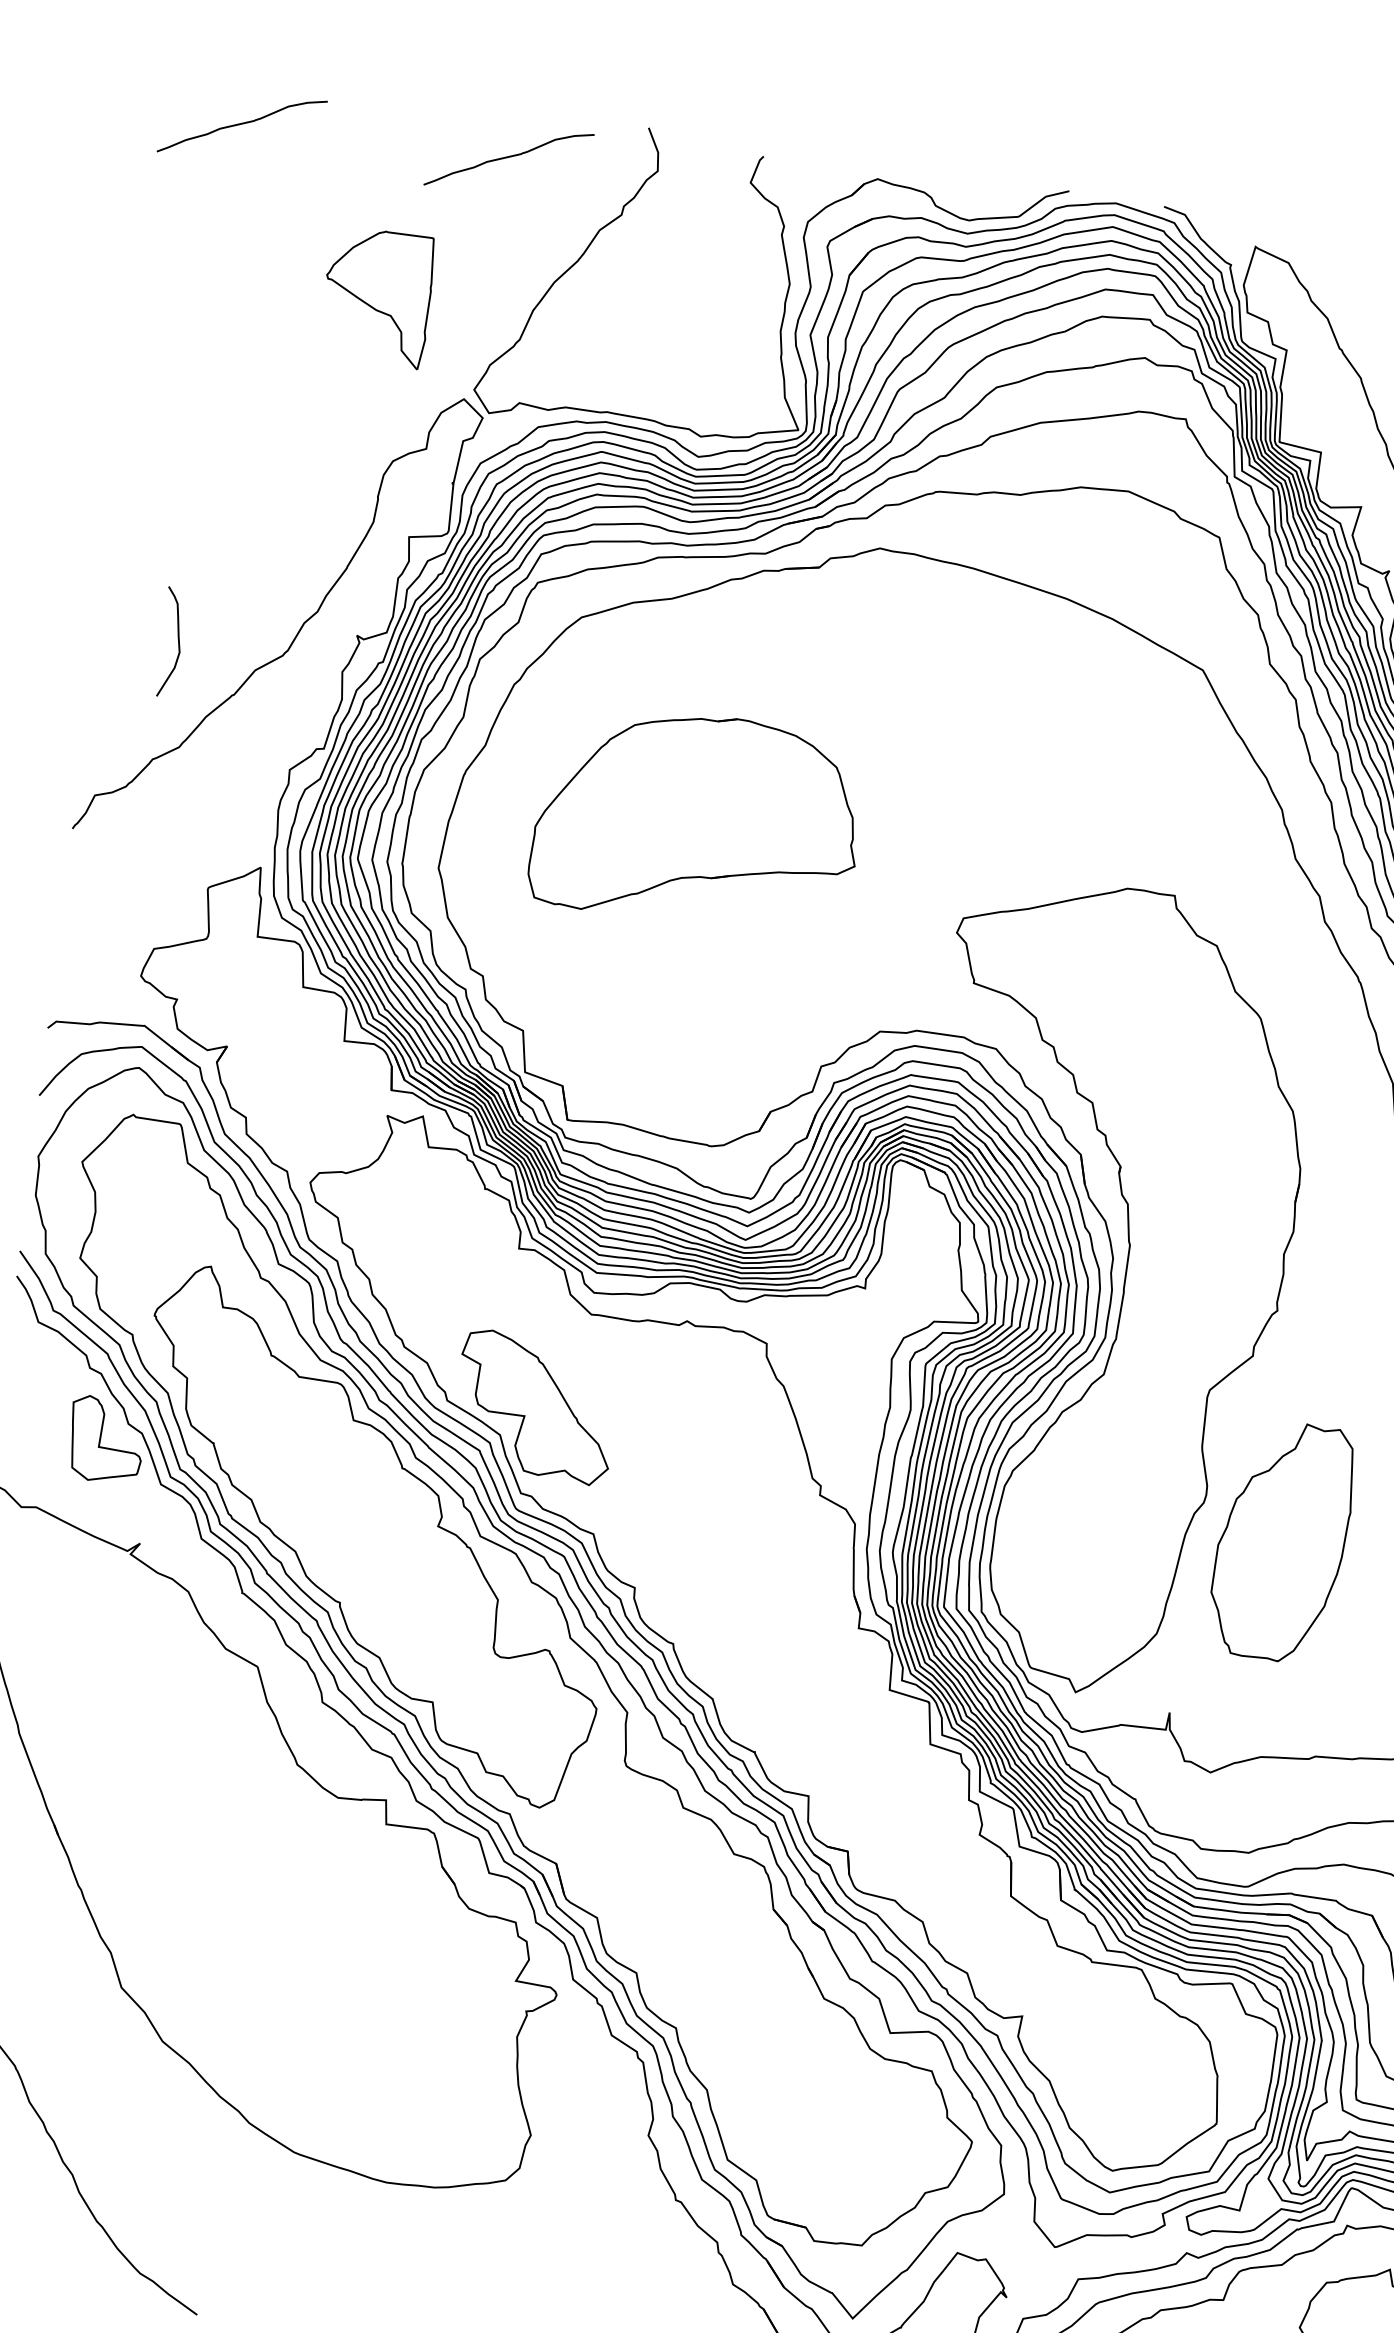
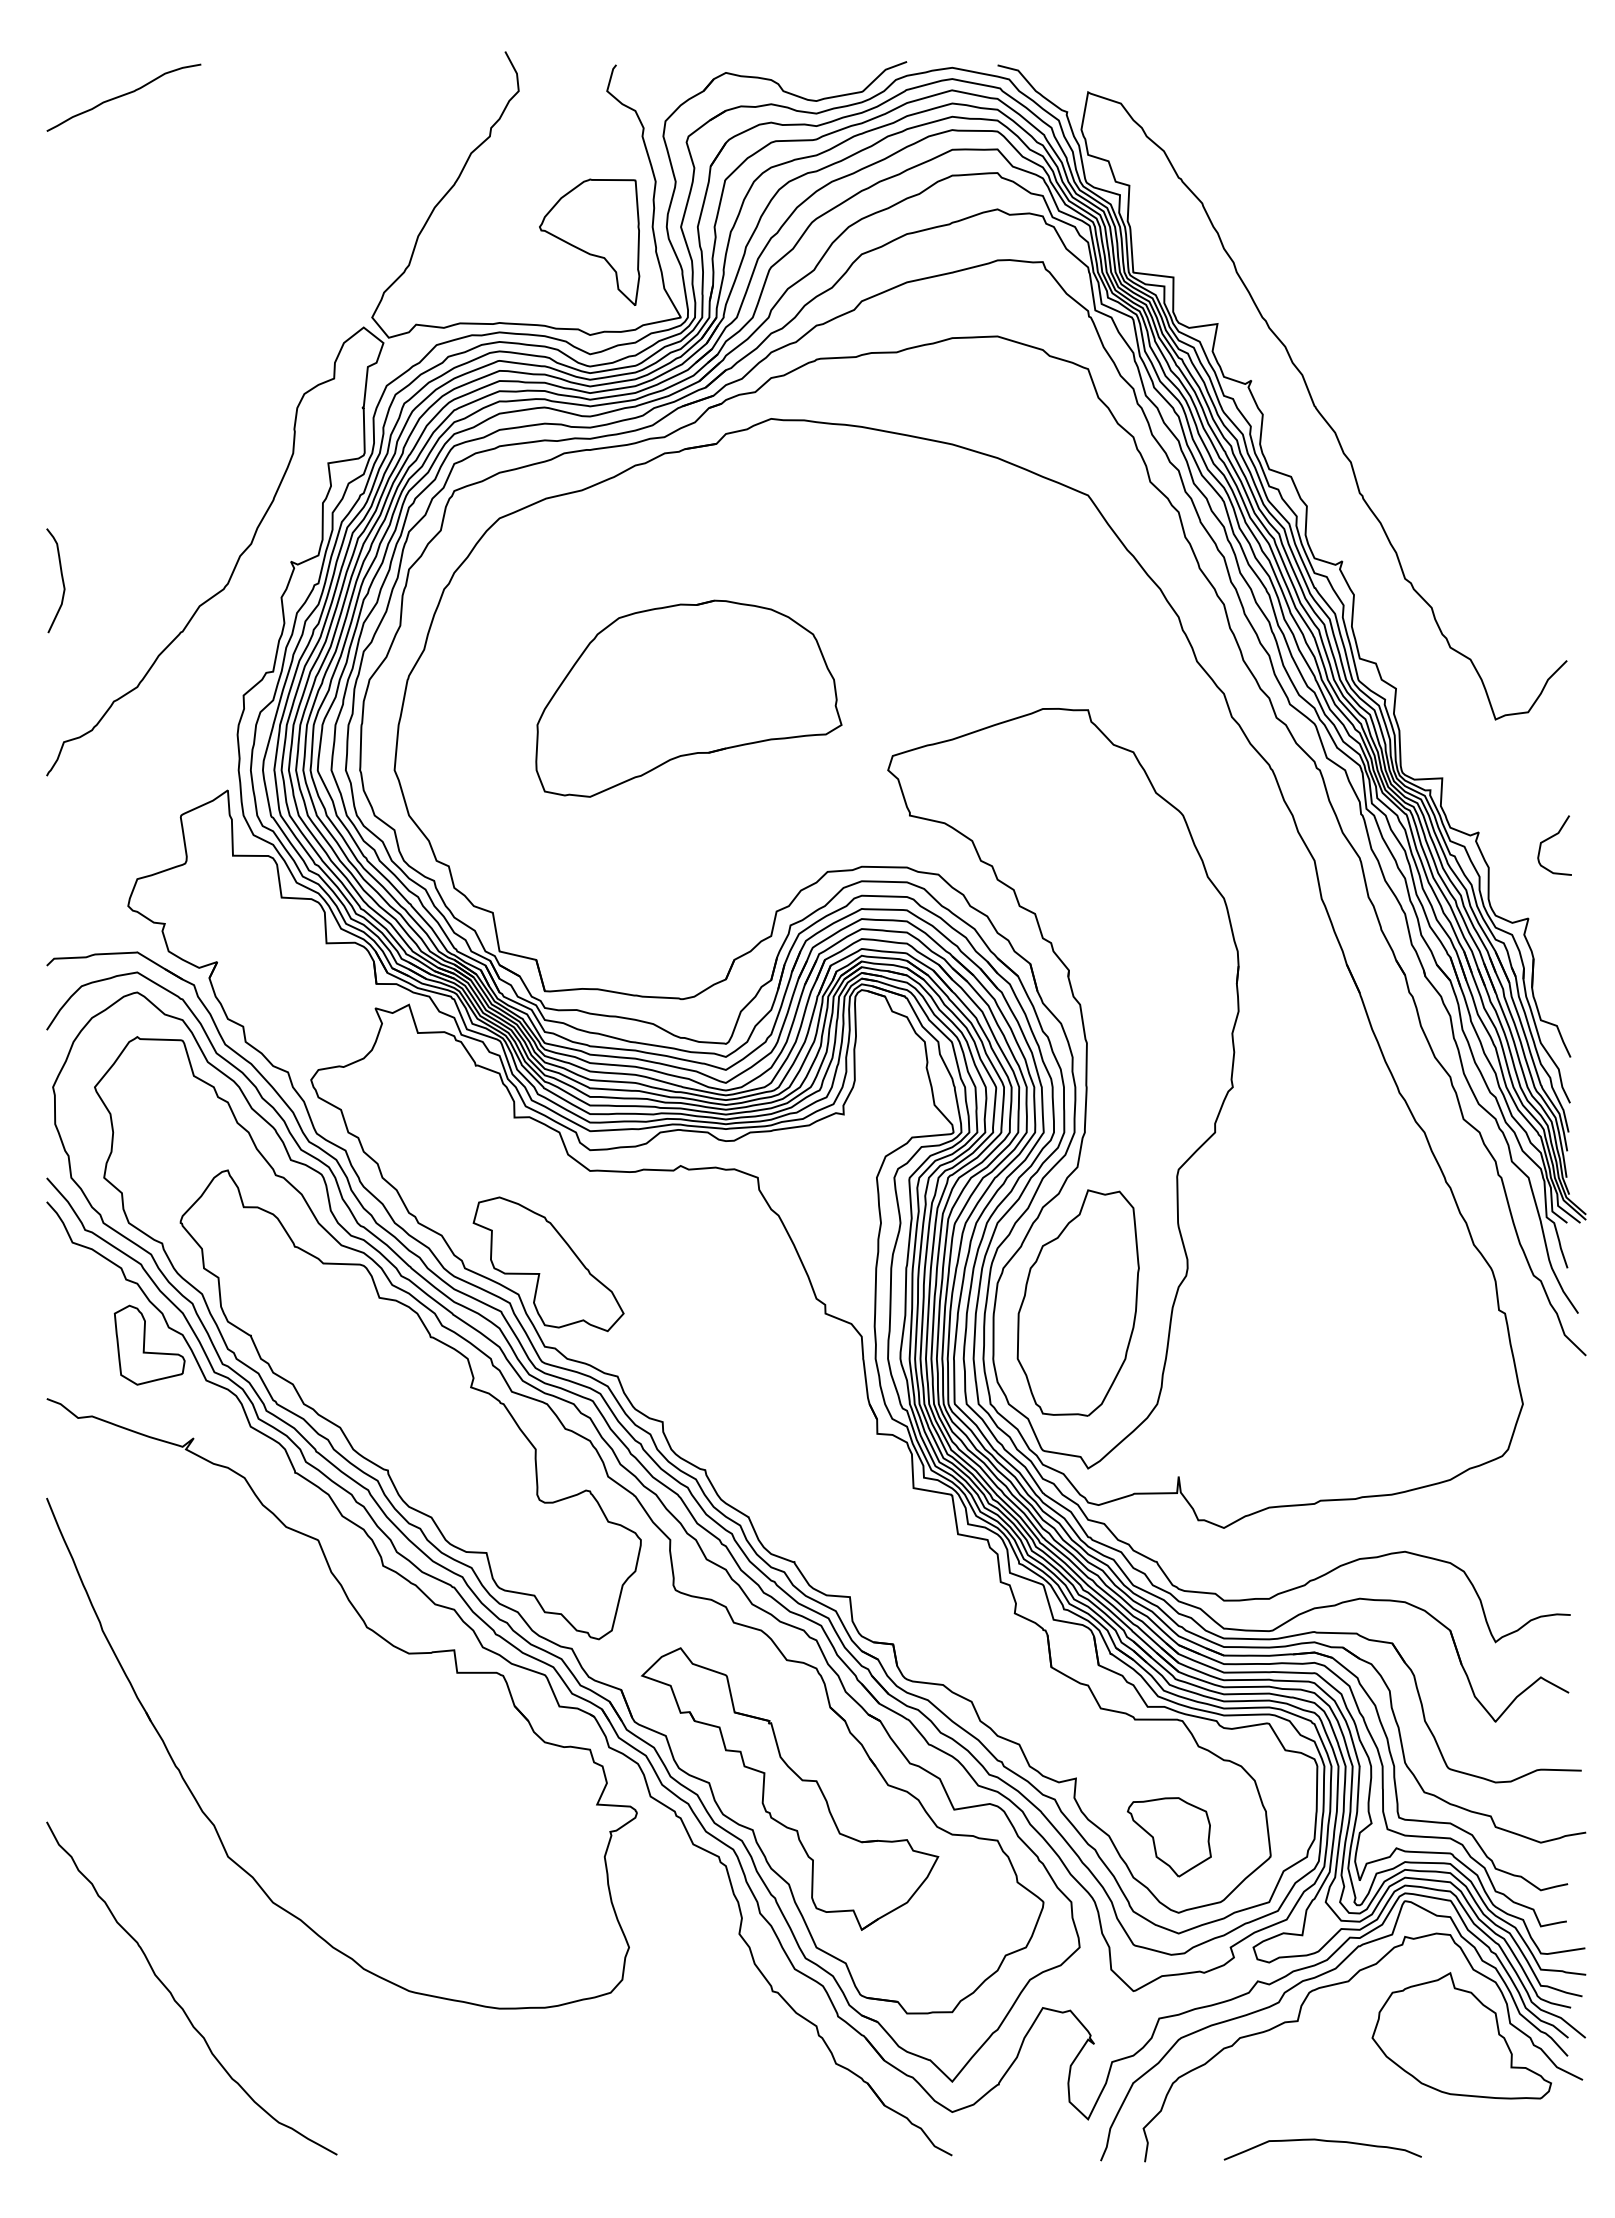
curve: (508, 158) -> (377, 96), removed
part: (377, 296) -> (589, 241), moved
curve: (177, 641) -> (61, 579), moved
part: (697, 818) -> (688, 698), moved
part: (1281, 1540) -> (1077, 1302), moved
part: (721, 1989) -> (790, 1788), added
part: (1112, 2090) -> (1169, 1837), added

